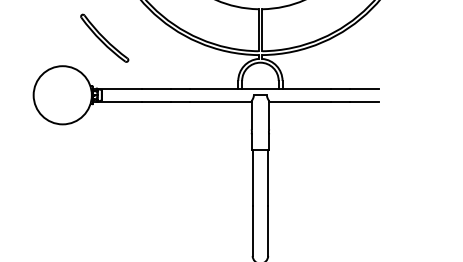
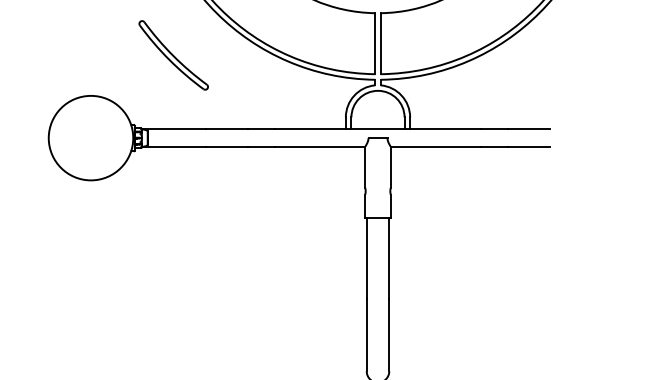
part: (104, 37) -> (173, 54), moved

